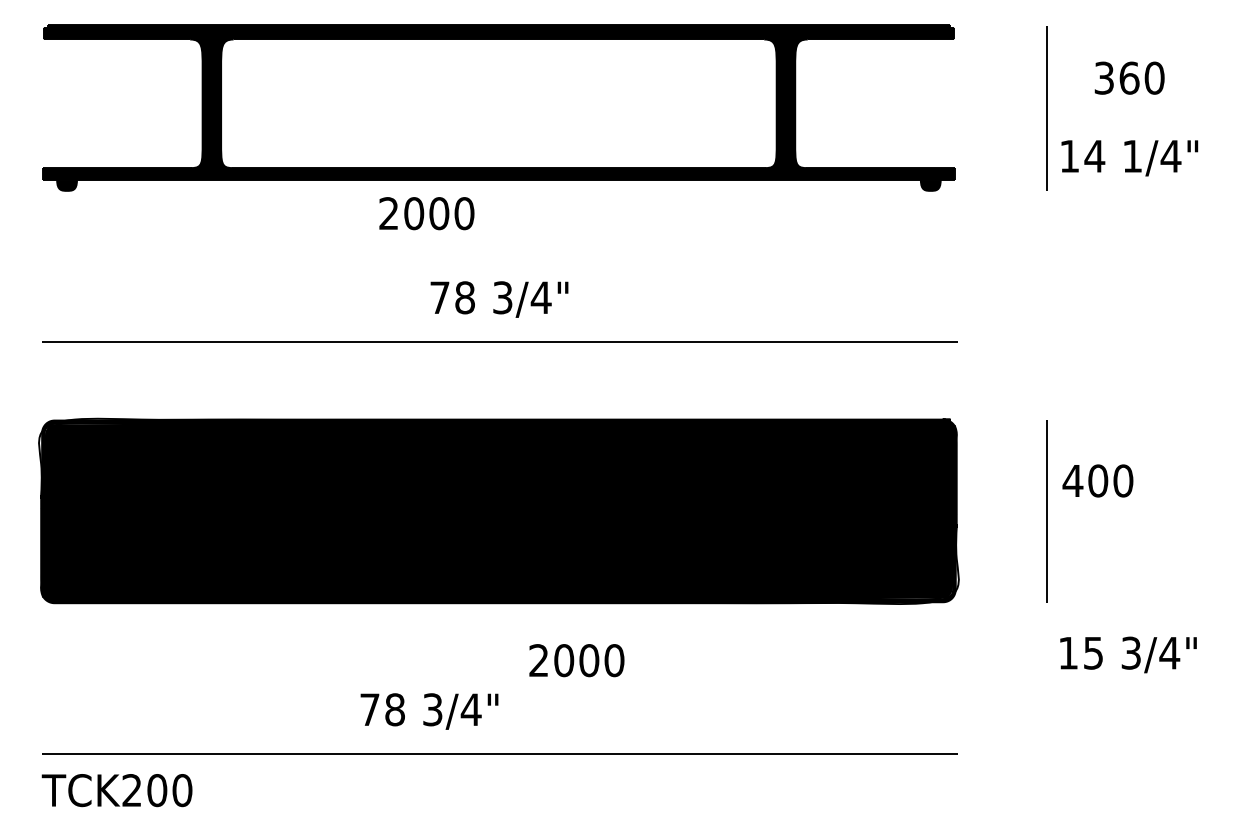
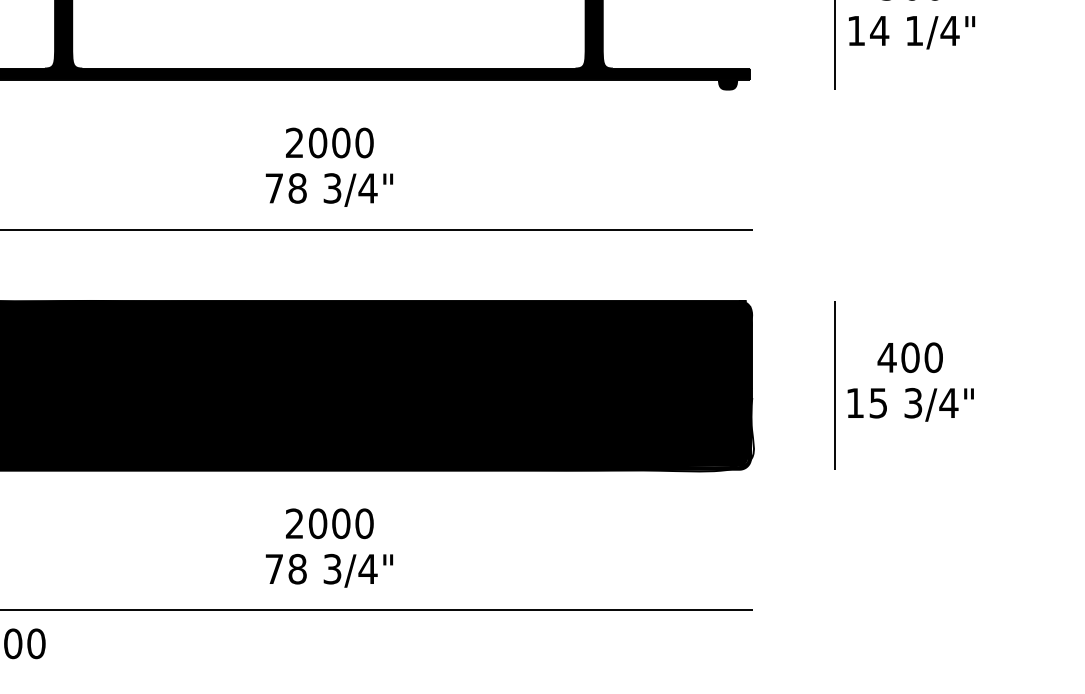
text: (1129, 158) -> (911, 32), moved
text: (426, 213) -> (329, 142), moved
text: (1097, 480) -> (909, 357), moved
text: (1128, 654) -> (910, 404), moved
text: (576, 660) -> (329, 523), moved
text: (429, 711) -> (329, 570), moved

